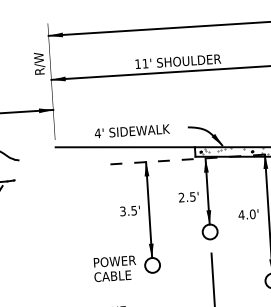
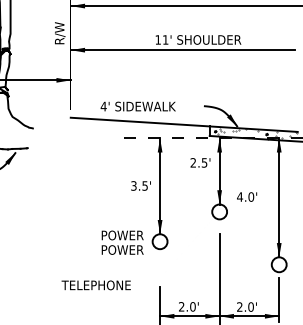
text: (131, 131) -> (137, 106), moved
text: (188, 196) -> (200, 162), moved
text: (248, 214) -> (247, 196), moved
text: (115, 275) -> (122, 249), CABLE -> POWER

